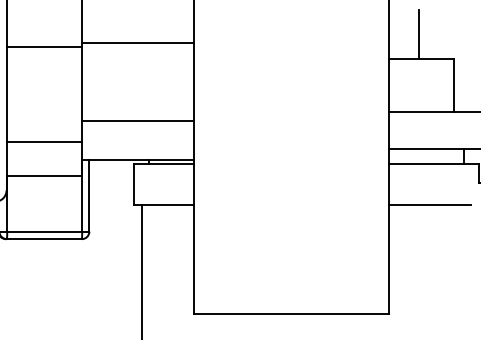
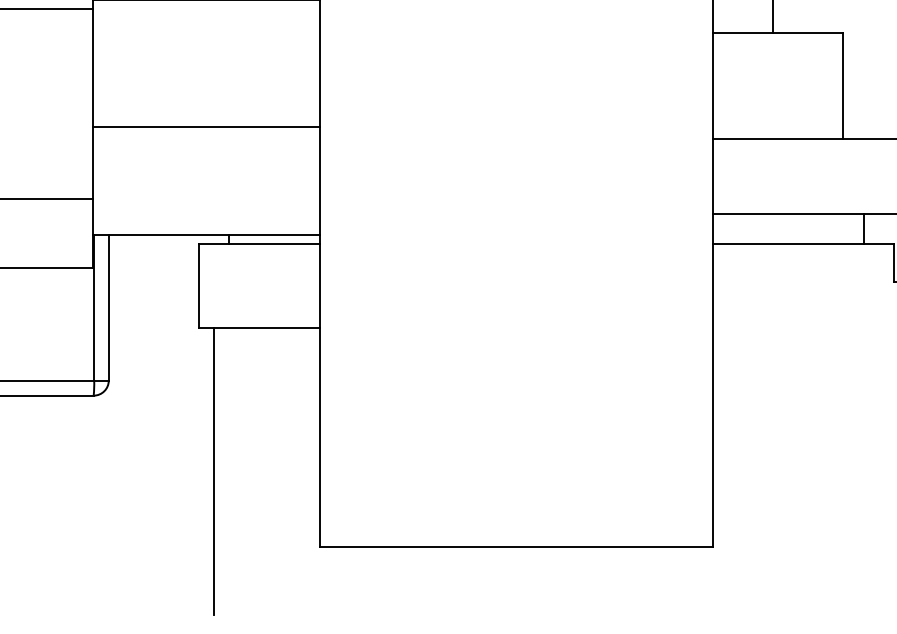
line: (137, 120) -> (205, 126), moved
line: (429, 205) -> (794, 327), removed

